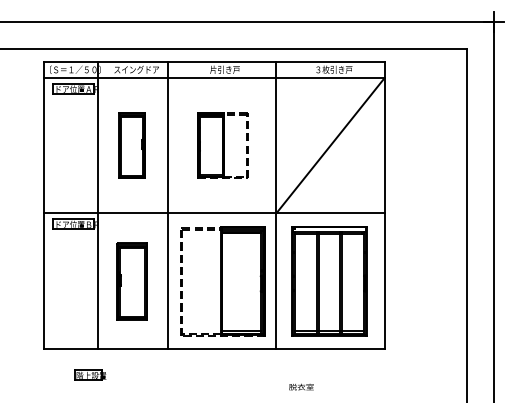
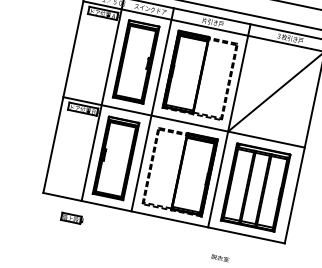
part: (132, 145) -> (136, 62), size x1.67
part: (222, 145) -> (200, 75), size x1.67
part: (132, 281) -> (116, 158), size x1.43

